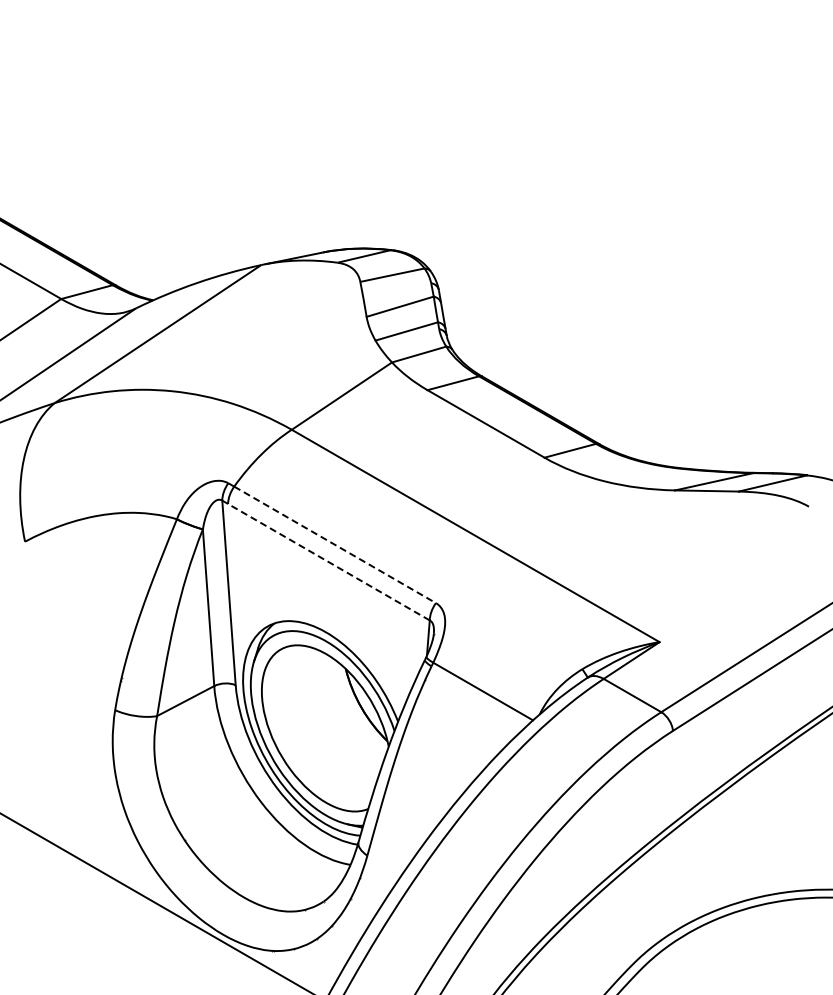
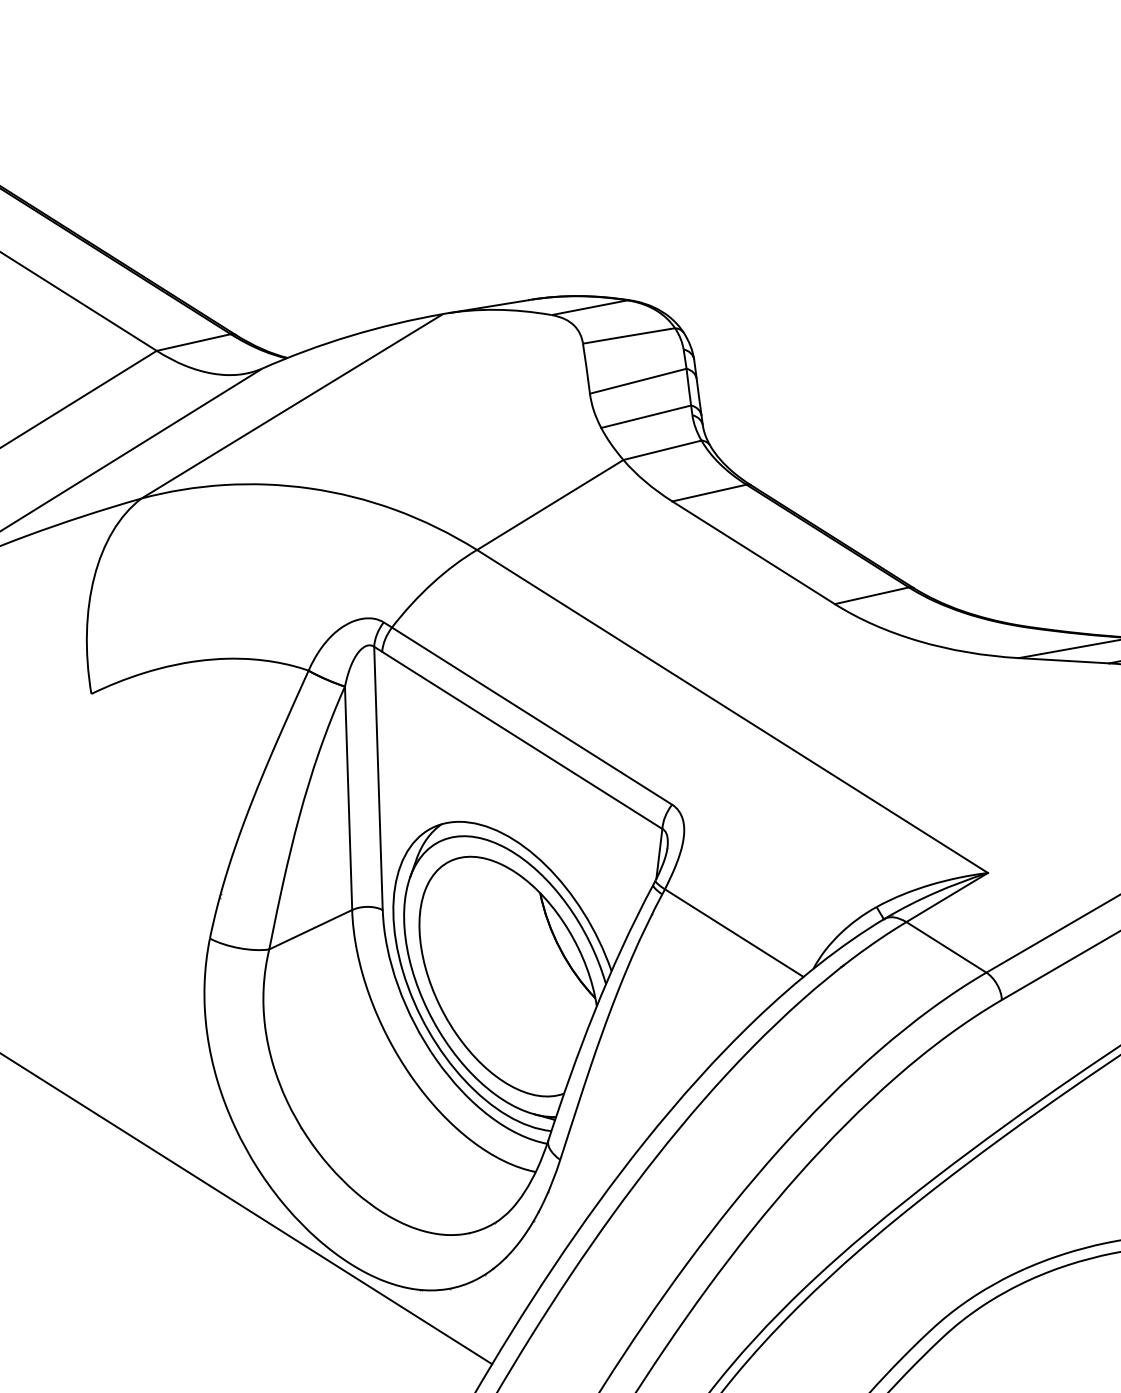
line: (335, 545) -> (532, 717), dashed -> solid
line: (328, 561) -> (521, 739), dashed -> solid

